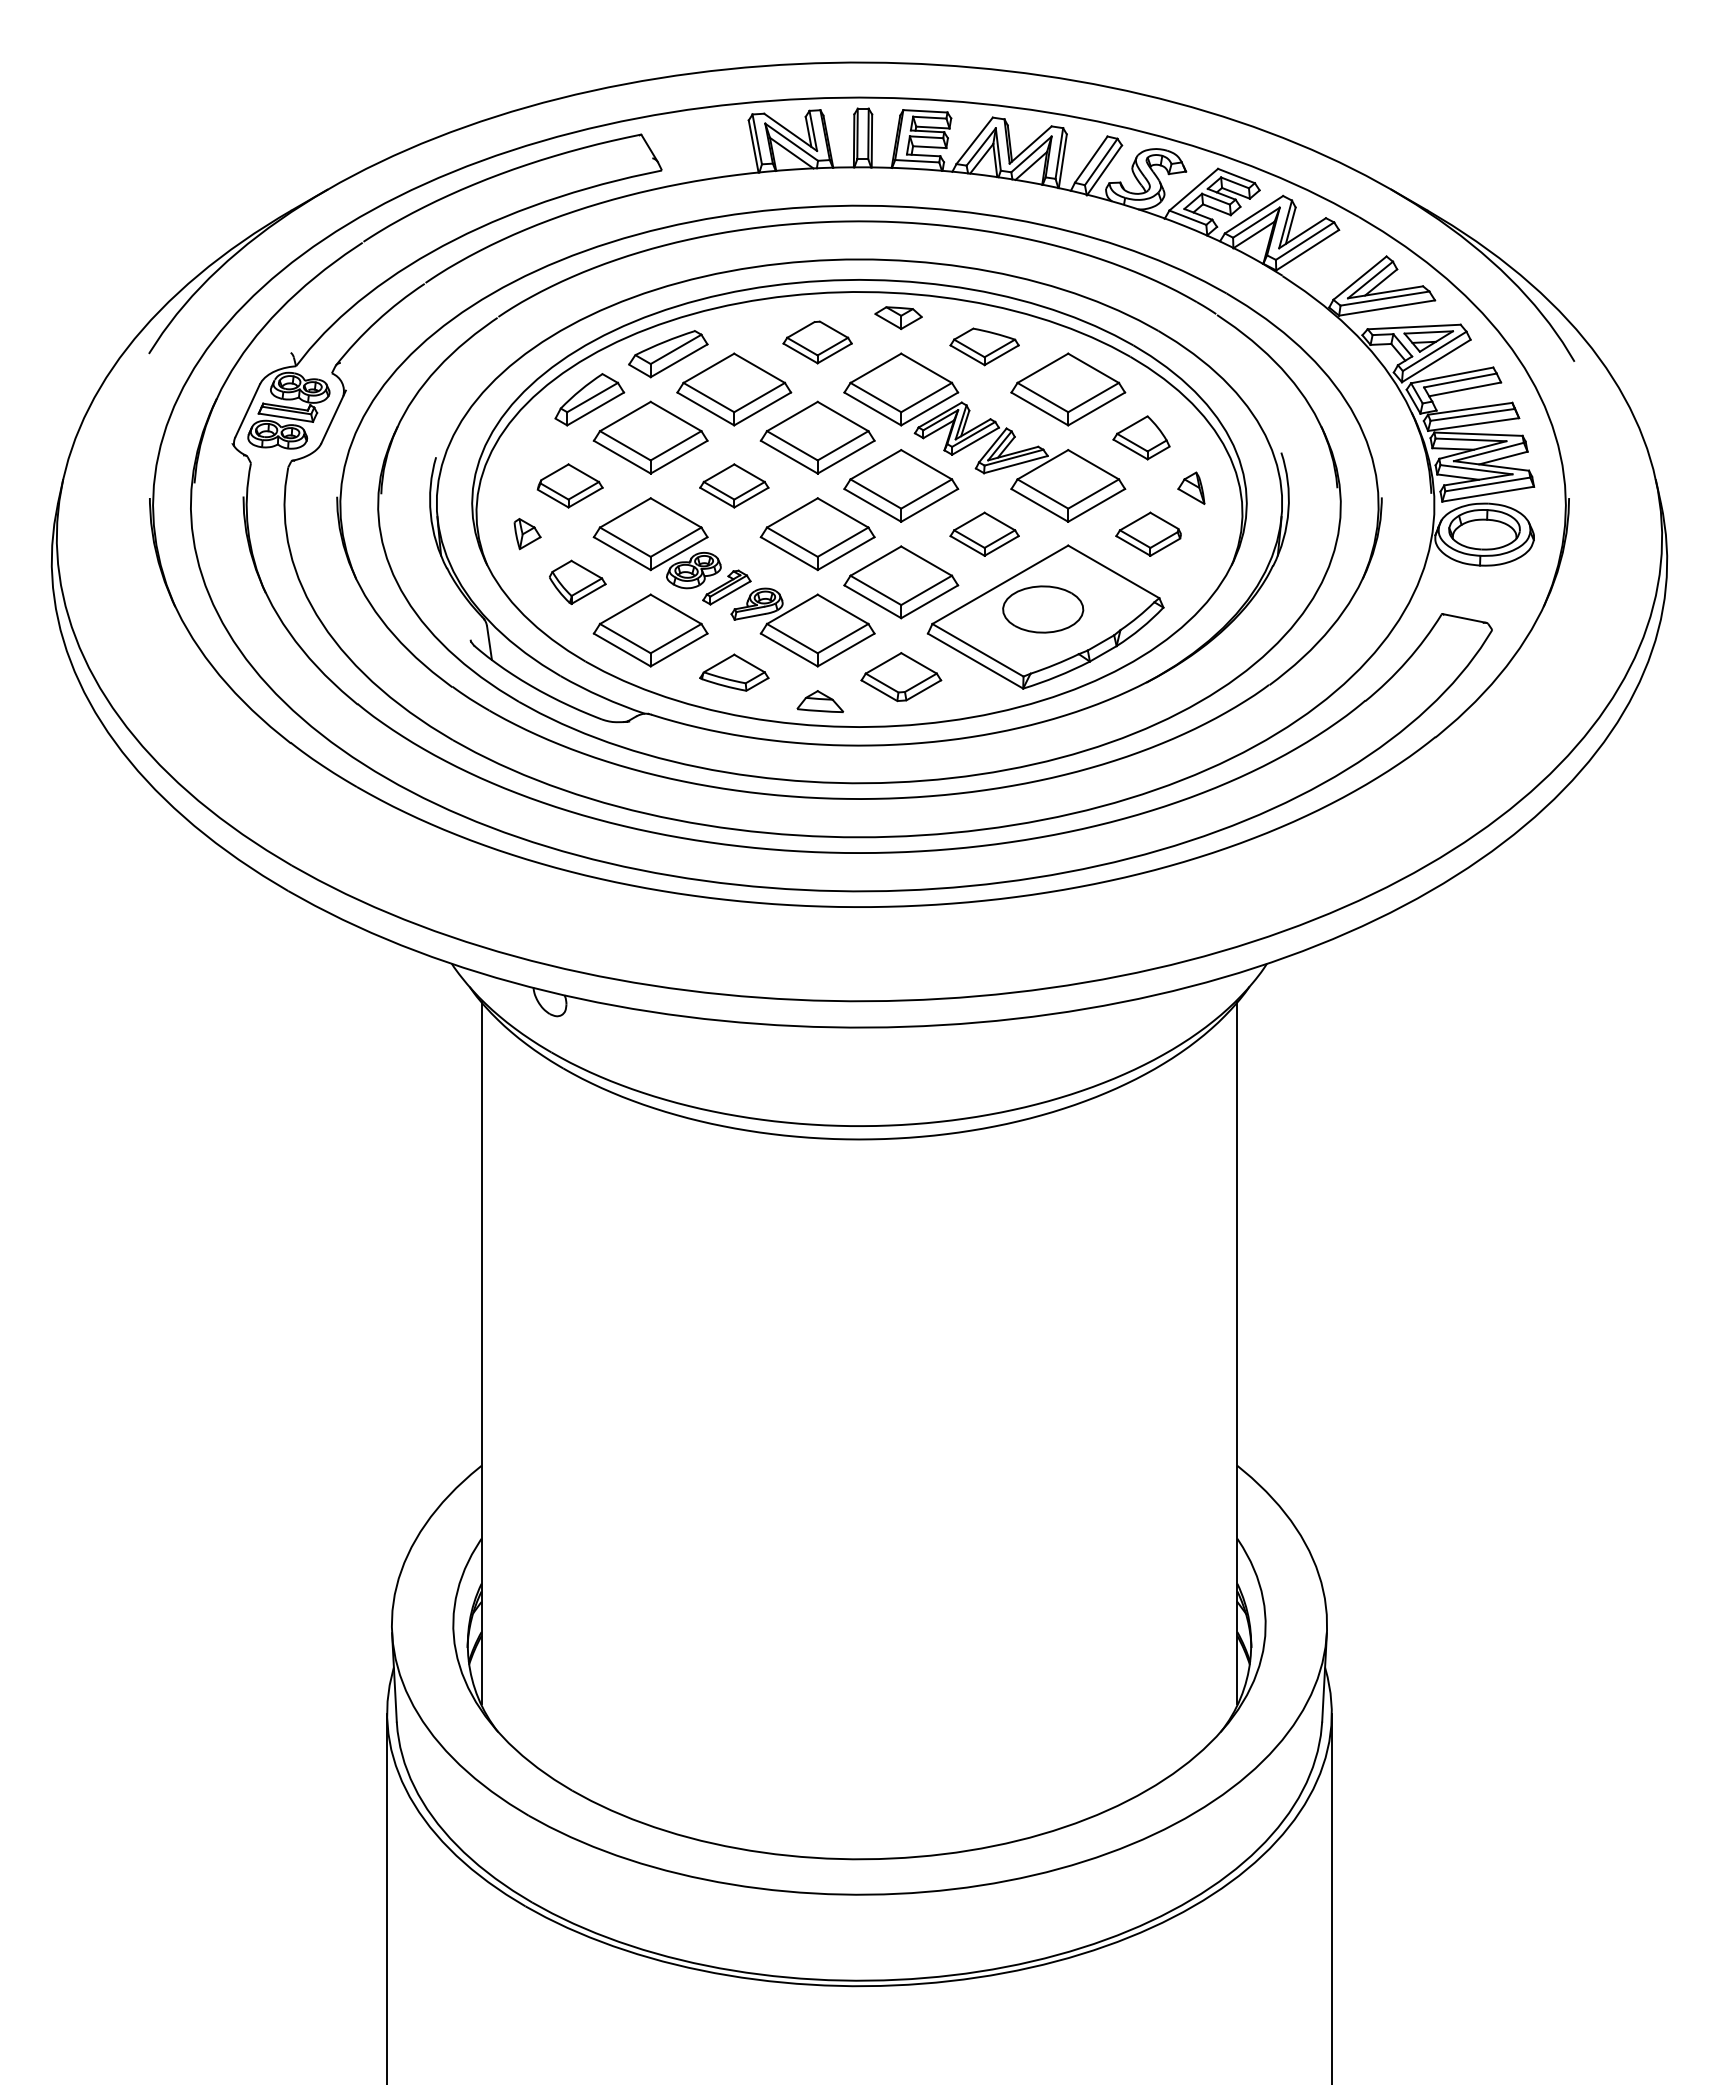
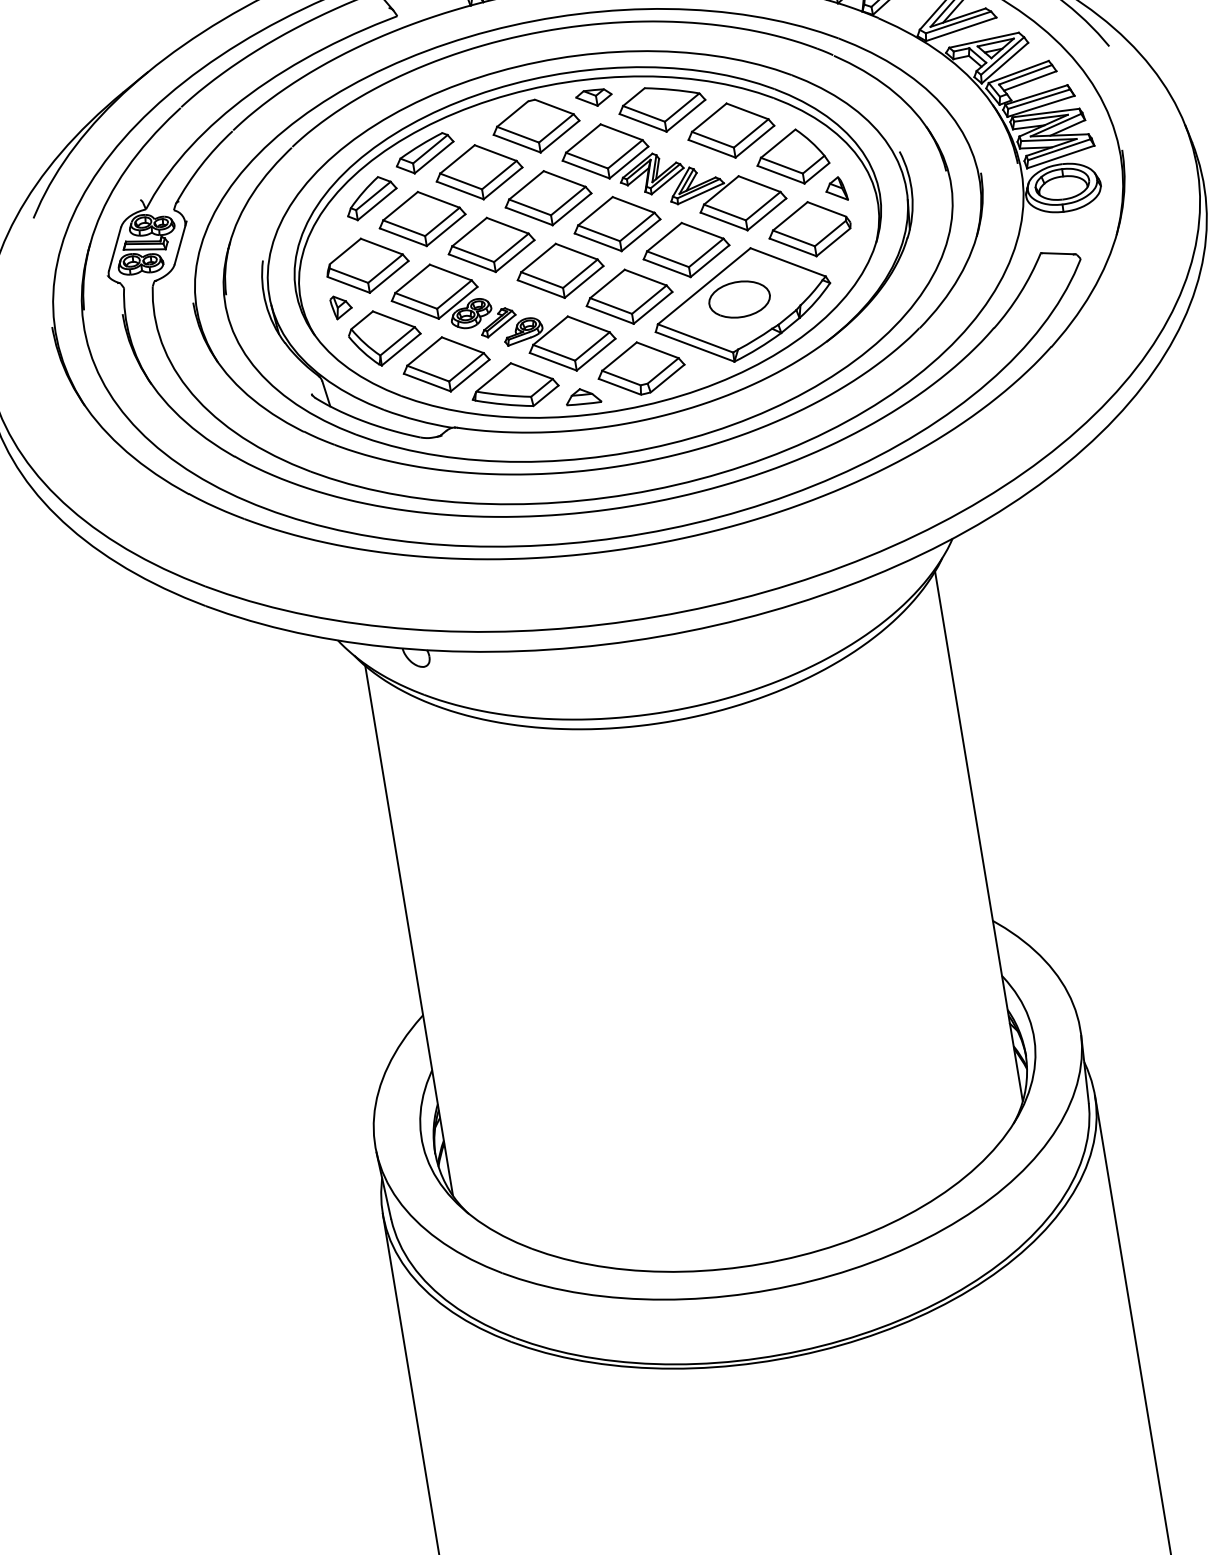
part: (817, 342) -> (536, 126), size x1.67
part: (984, 346) -> (662, 108), size x1.67
part: (1141, 437) -> (792, 157), size x1.67
part: (570, 485) -> (367, 265), size x1.67
part: (734, 485) -> (491, 244), size x1.67
part: (984, 534) -> (686, 250), size x1.67
part: (1148, 534) -> (809, 229), size x1.67
part: (577, 582) -> (385, 337), size x1.67
part: (734, 672) -> (514, 385), size x1.67
part: (901, 676) -> (641, 367), size x1.43

